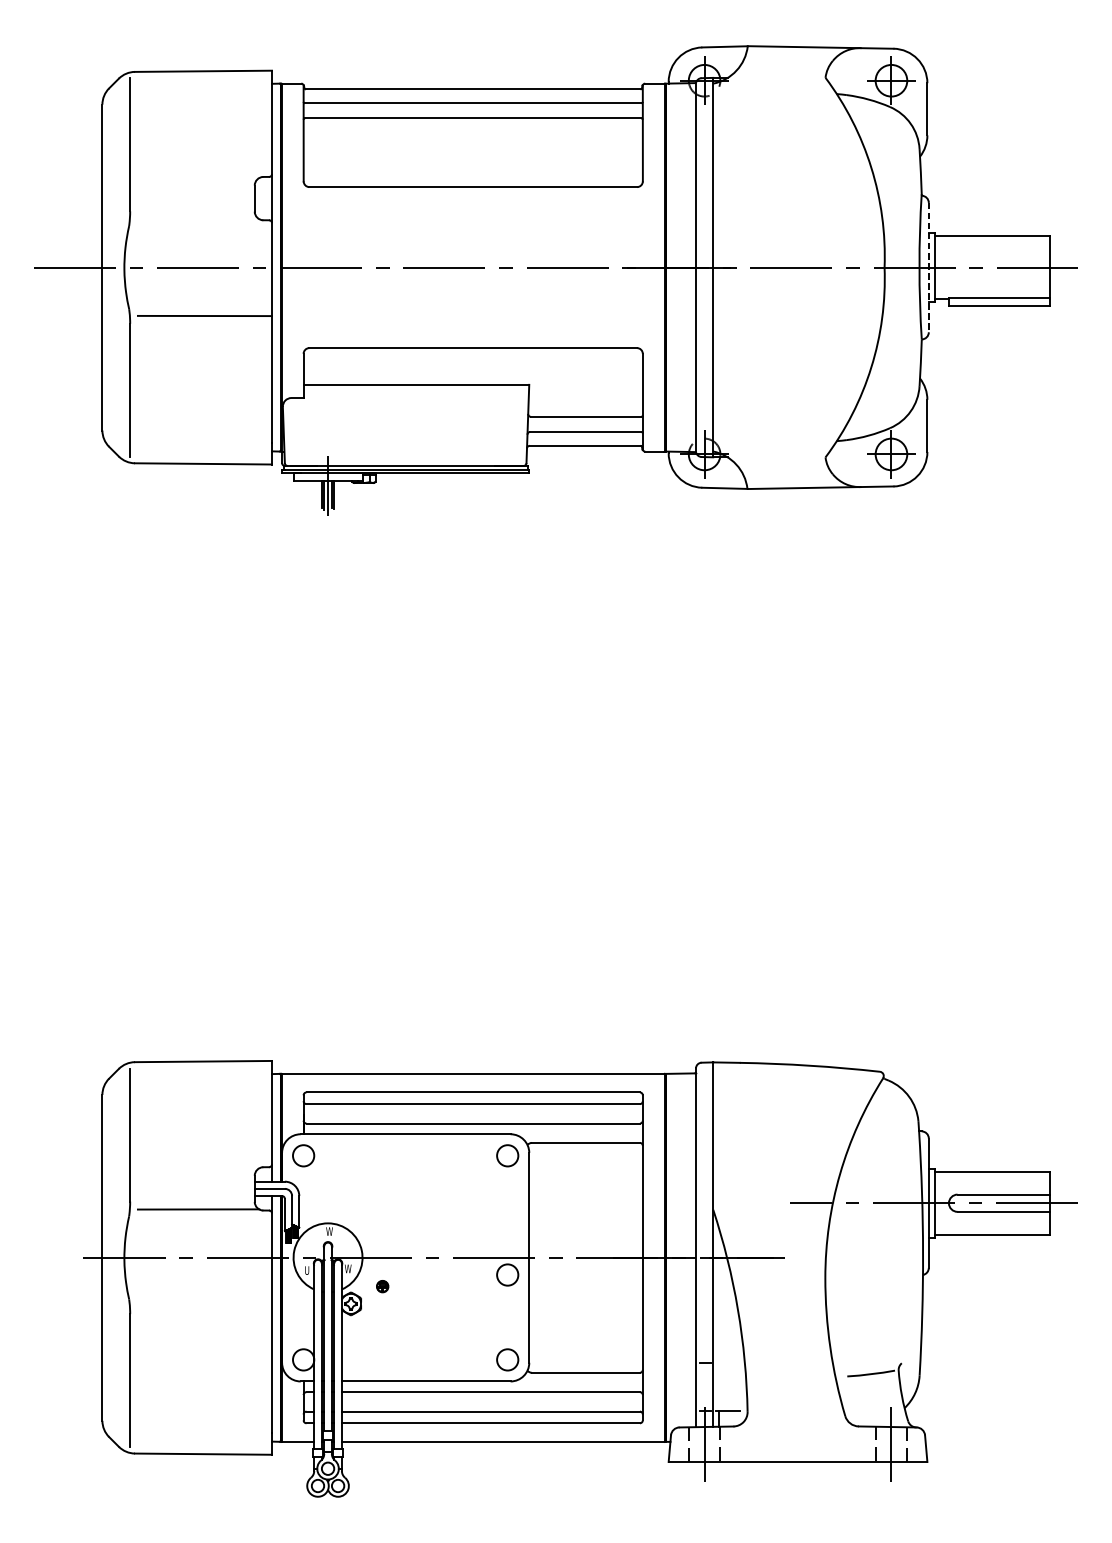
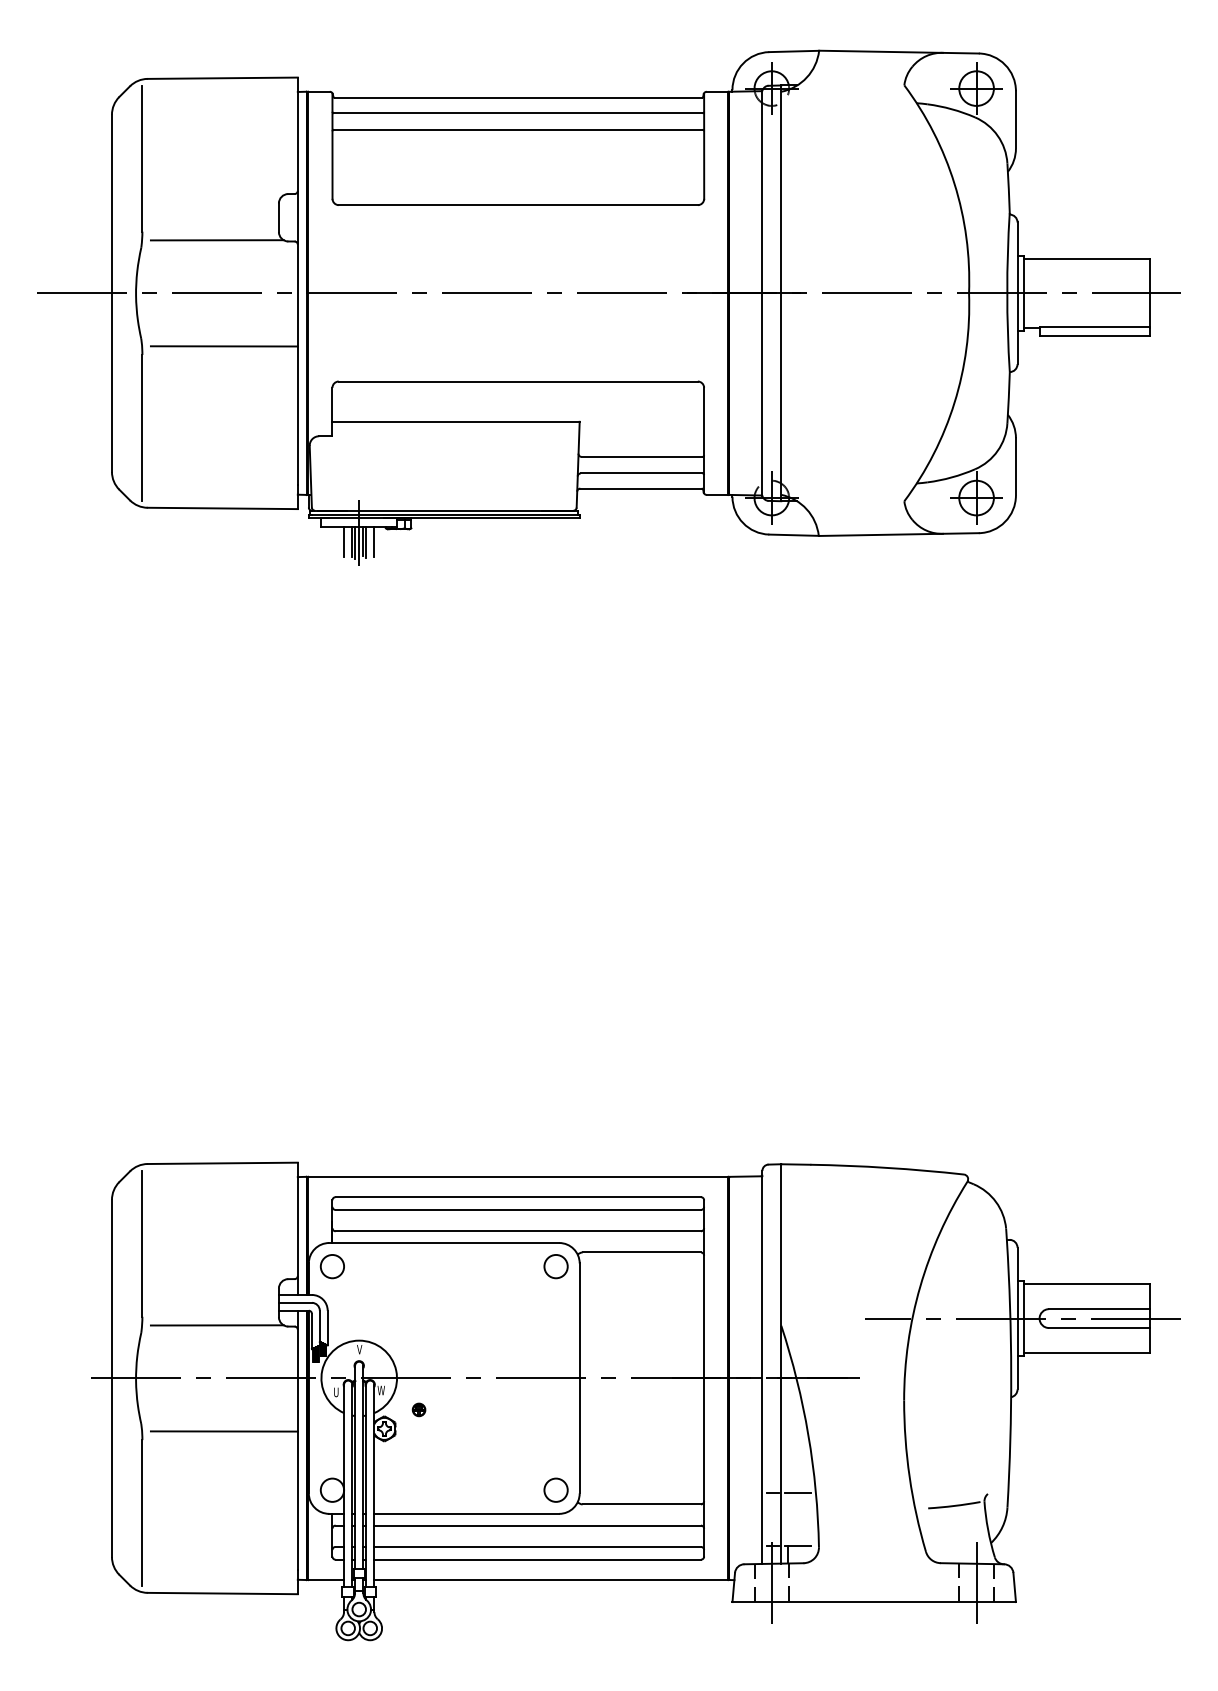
line: (197, 219) -> (216, 240), added
line: (928, 267) -> (1017, 293), dashed -> solid
line: (314, 494) -> (344, 541), added
line: (341, 494) -> (374, 542), added
text: (329, 1231) -> (360, 1349), W -> V
circle: (507, 1274) -> (555, 1396), removed
line: (204, 1306) -> (223, 1431), added
line: (728, 1362) -> (797, 1493), added

